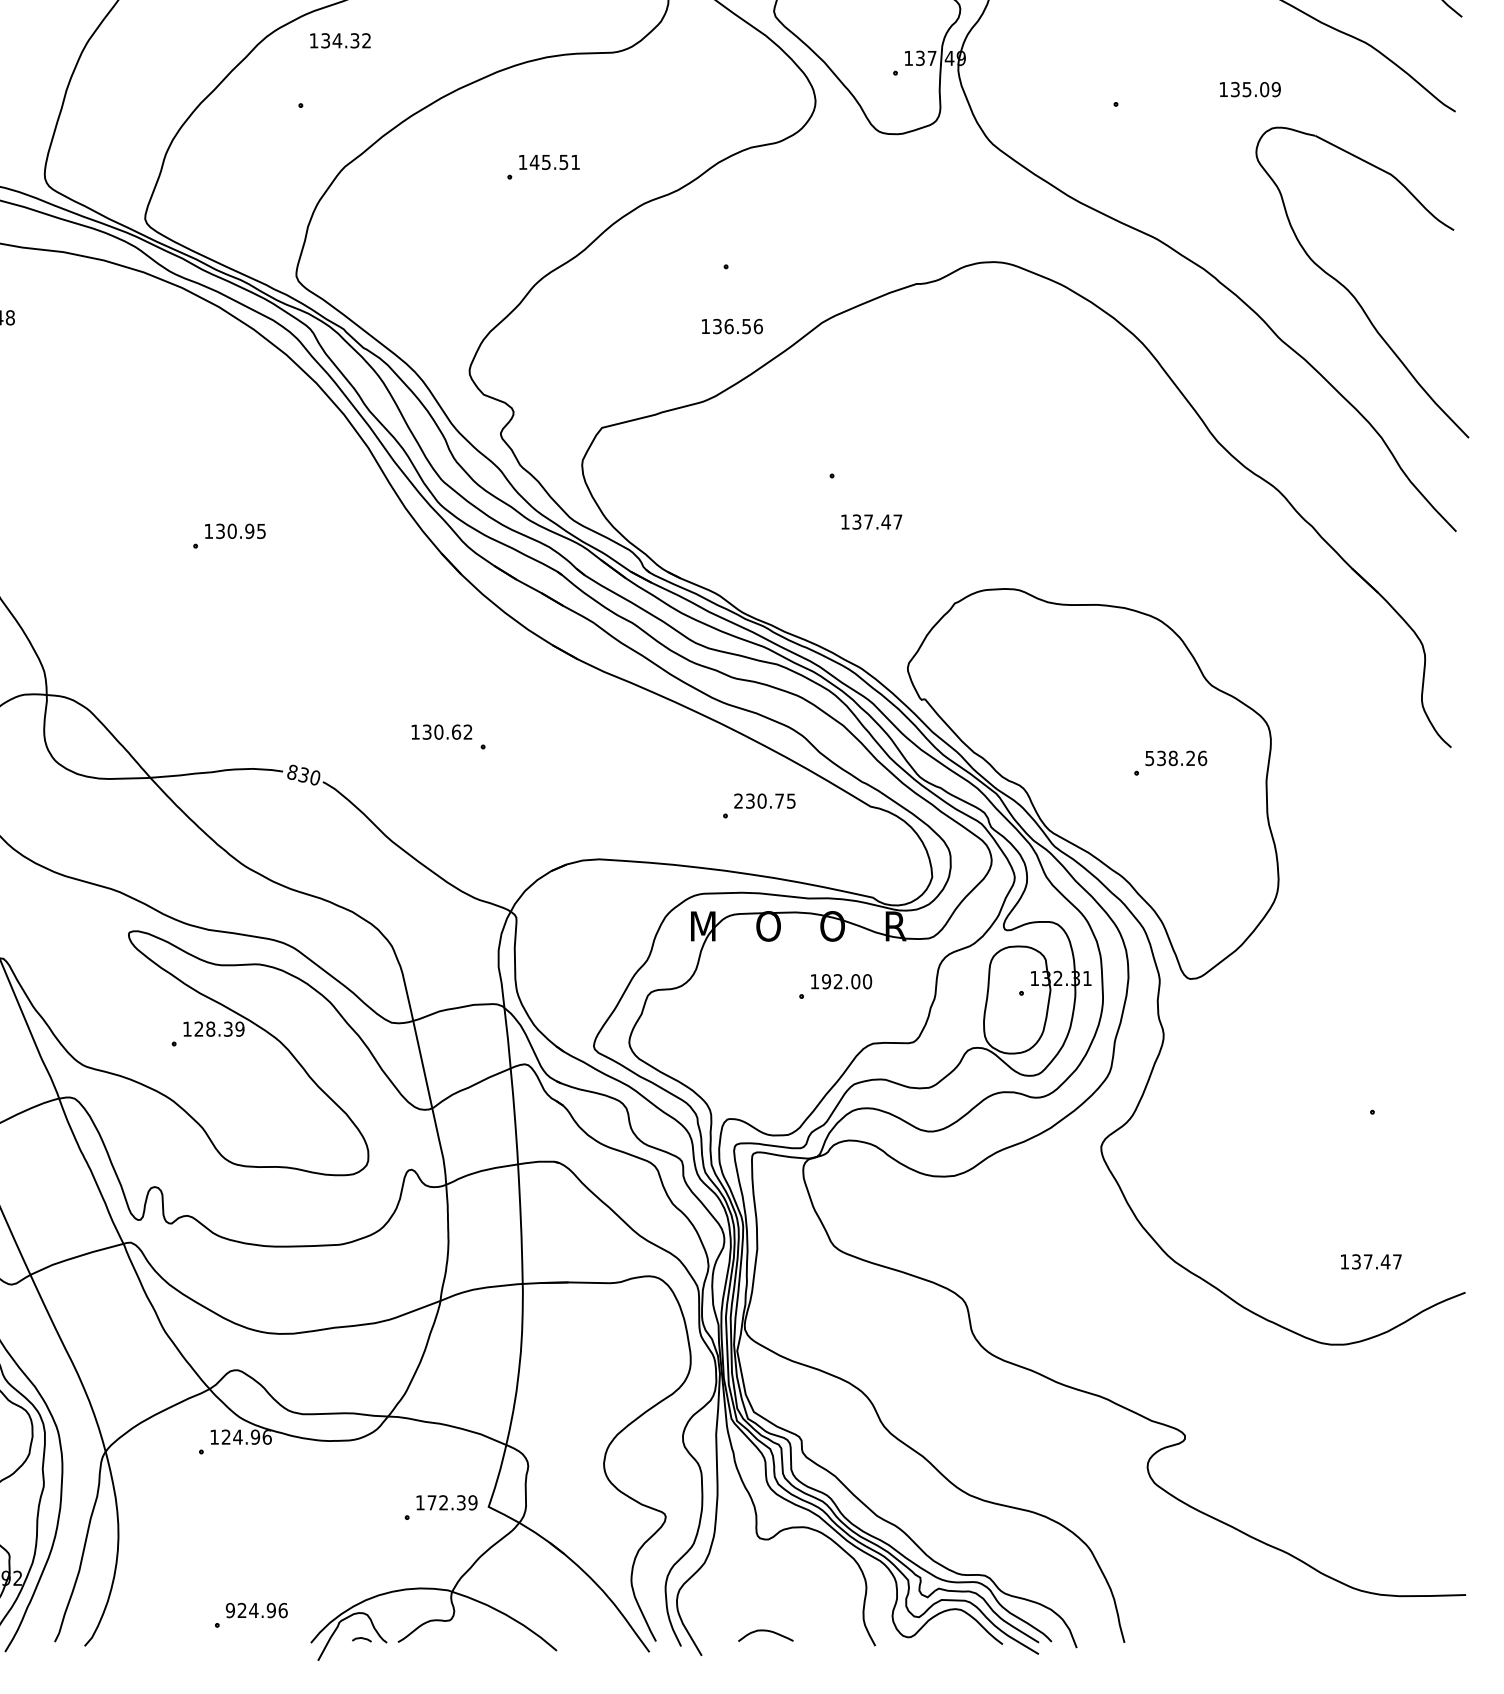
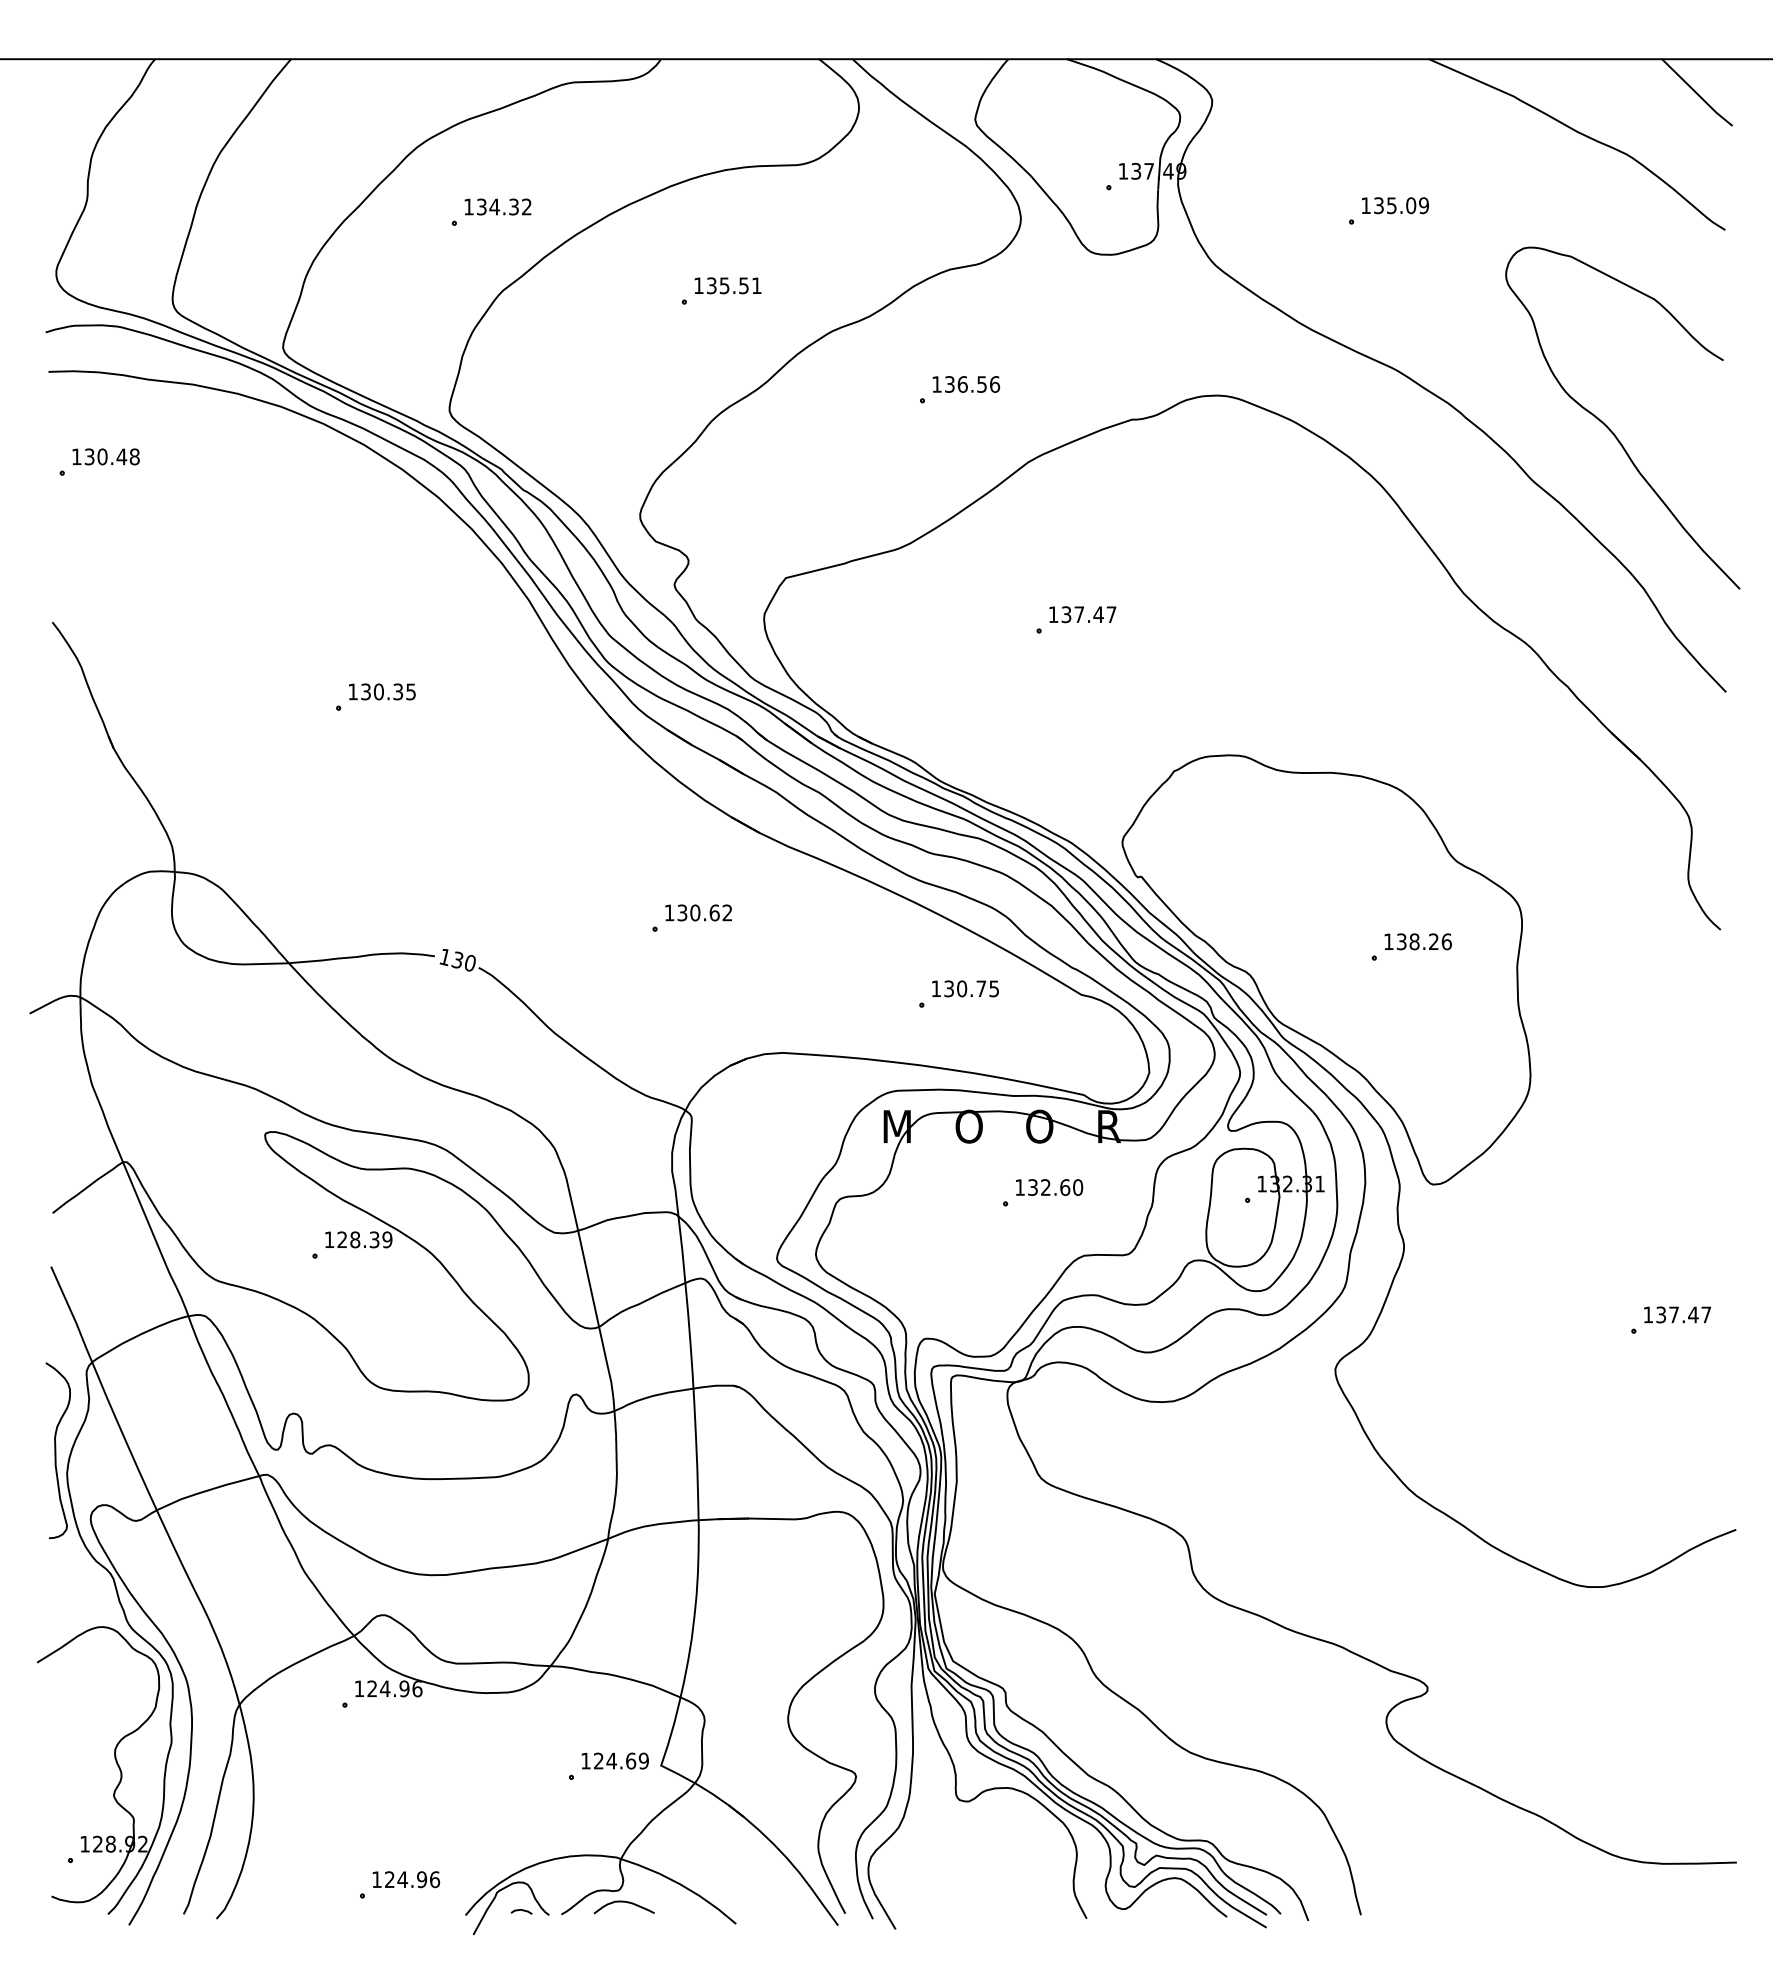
text: (339, 40) -> (497, 206), moved
text: (1250, 89) -> (1395, 205), moved
text: (534, 162) -> (711, 285), 145.51 -> 135.51
text: (732, 326) -> (966, 384), moved
text: (871, 521) -> (1082, 614), moved
text: (250, 530) -> (398, 691), 130.95 -> 130.35
text: (441, 731) -> (698, 912), moved
text: (1149, 758) -> (1388, 941), 538.26 -> 138.26
text: (291, 772) -> (444, 957), 830 -> 130
text: (737, 800) -> (935, 988), 230.75 -> 130.75
text: (841, 981) -> (1049, 1187), 192.00 -> 132.60
text: (1371, 1261) -> (1677, 1314), moved
text: (447, 1502) -> (615, 1760), 172.39 -> 124.69
text: (230, 1610) -> (376, 1879), 924.96 -> 124.96
curve: (765, 1631) -> (623, 1902), moved

